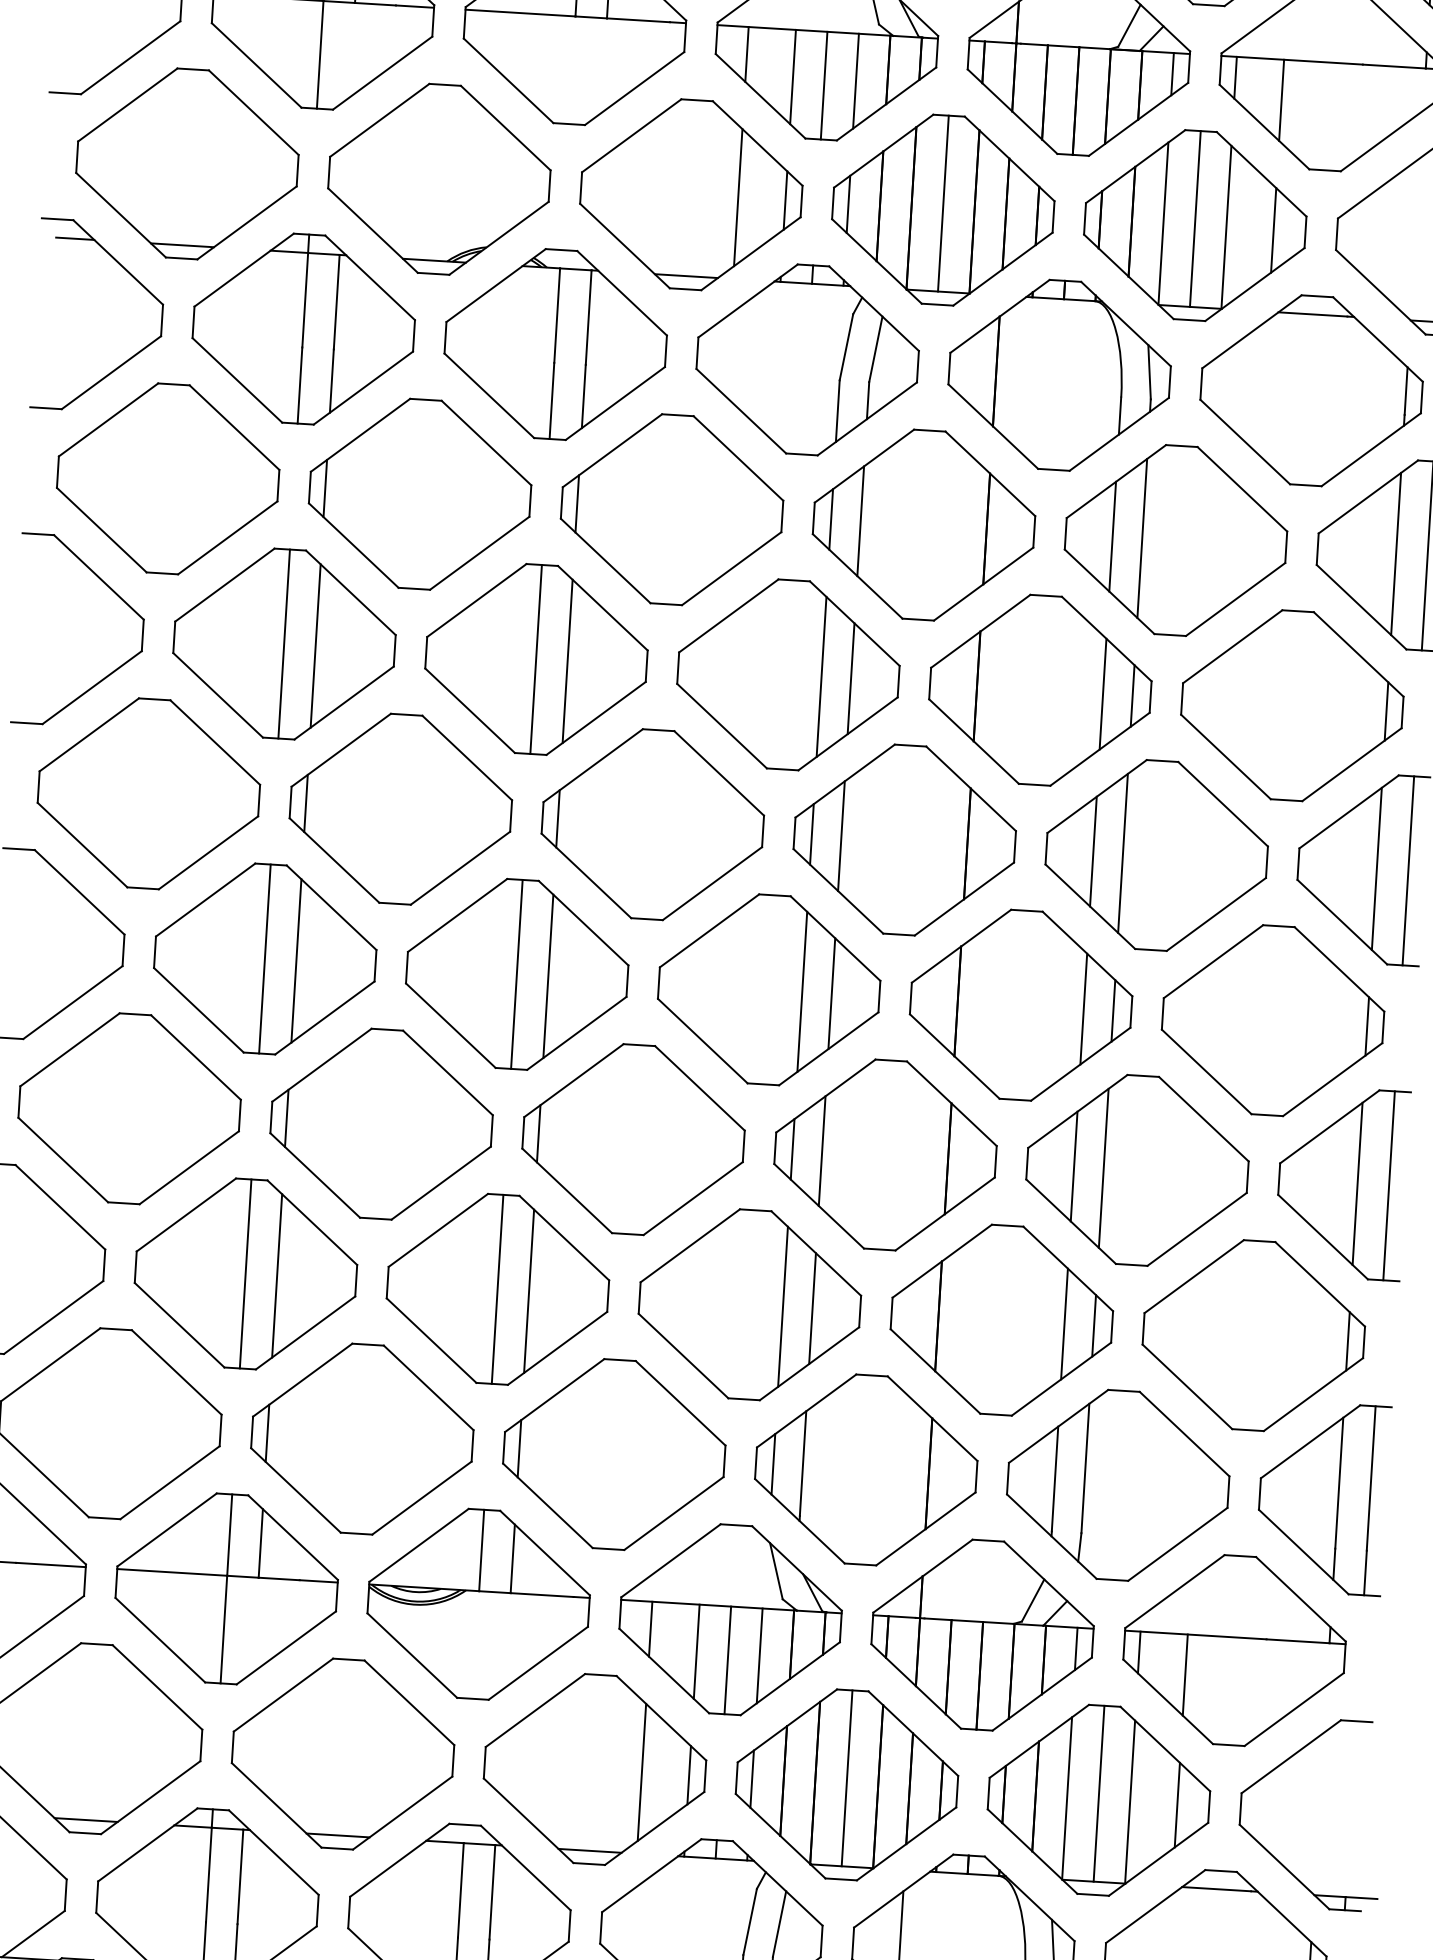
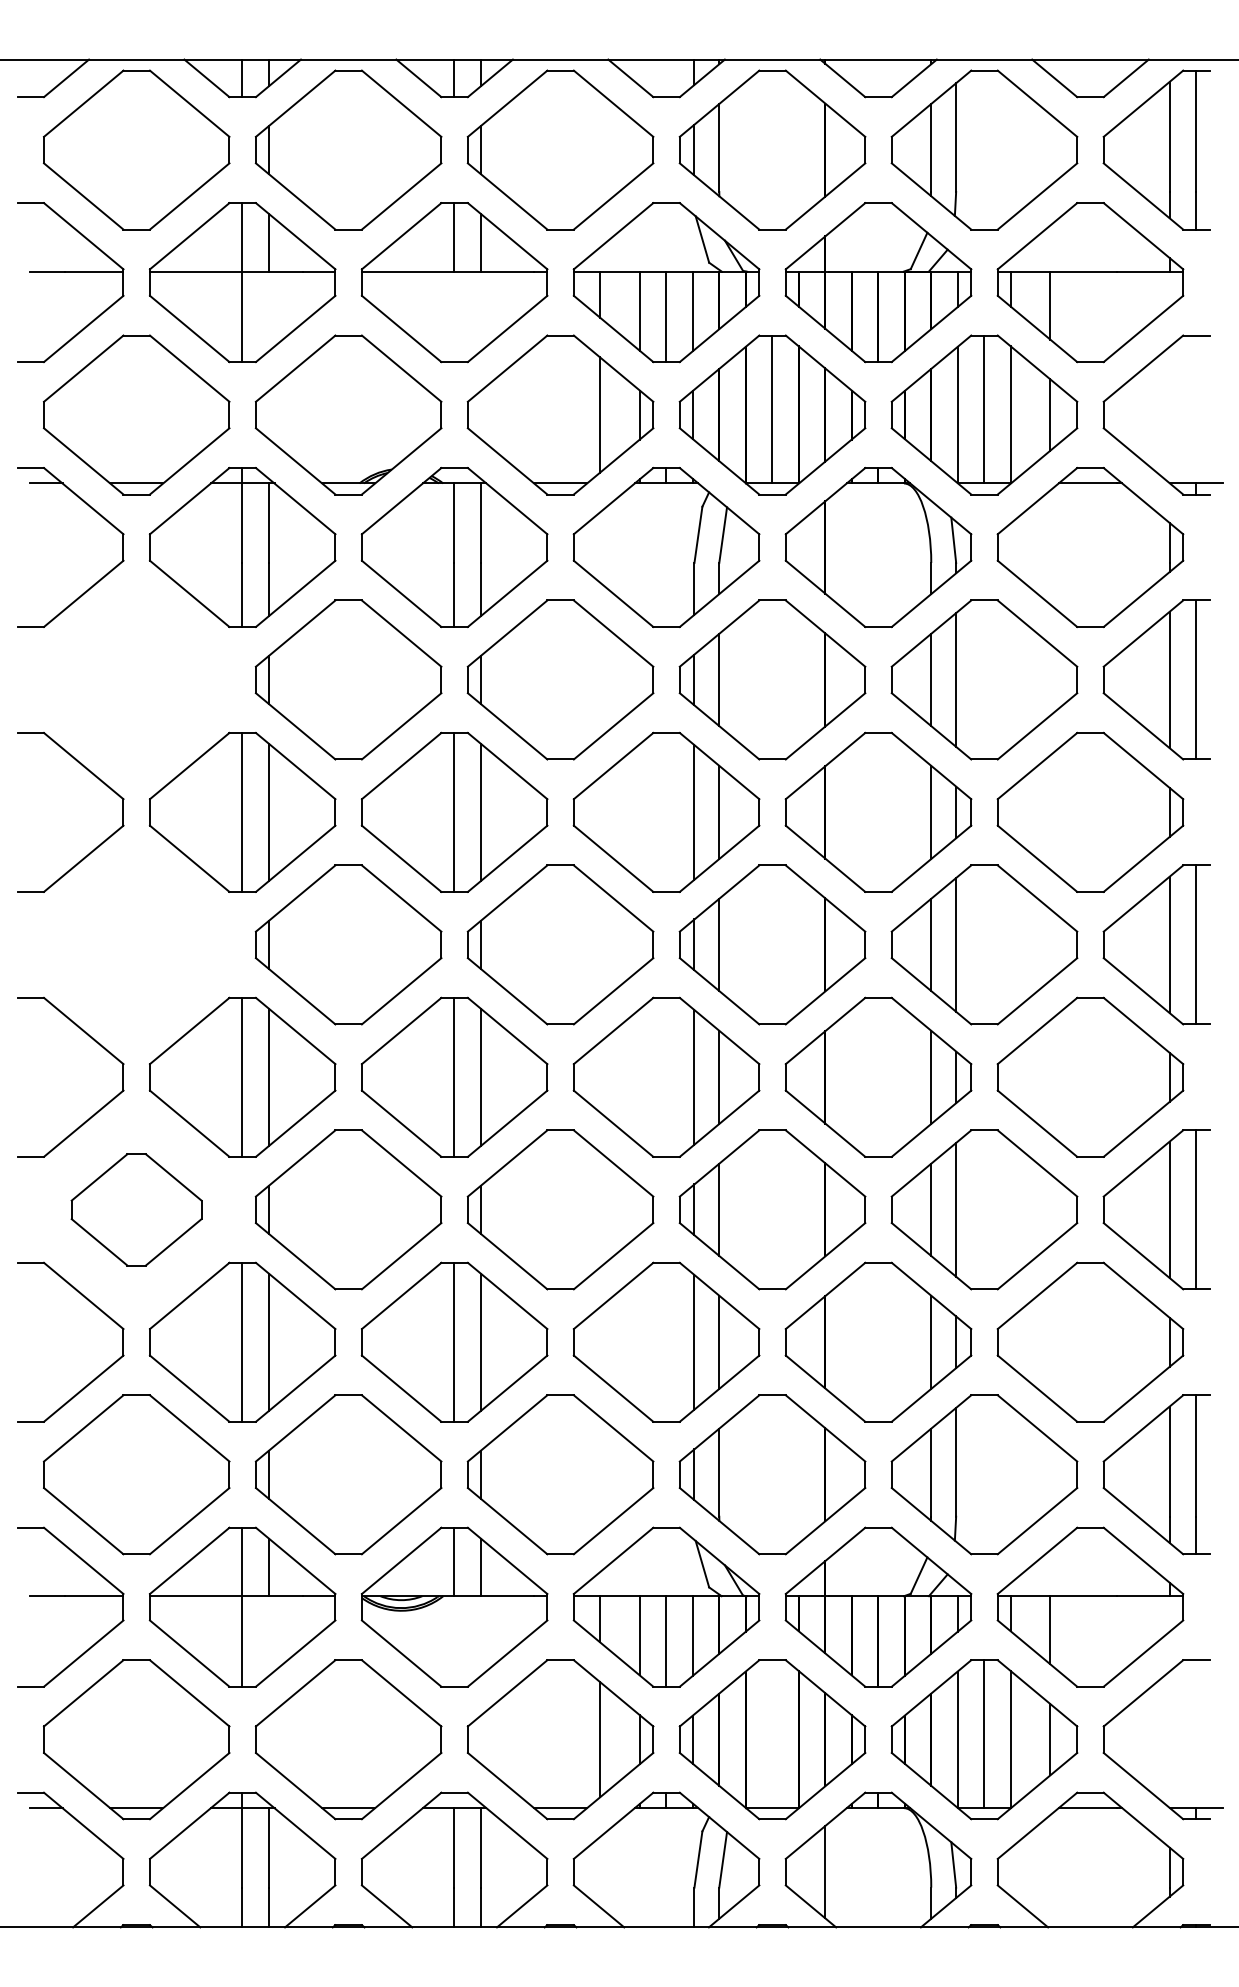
part: (167, 478) -> (136, 679), removed
part: (148, 793) -> (136, 944), removed
part: (129, 1108) -> (136, 1209), size x0.7
line: (847, 1778) -> (772, 1734), removed

